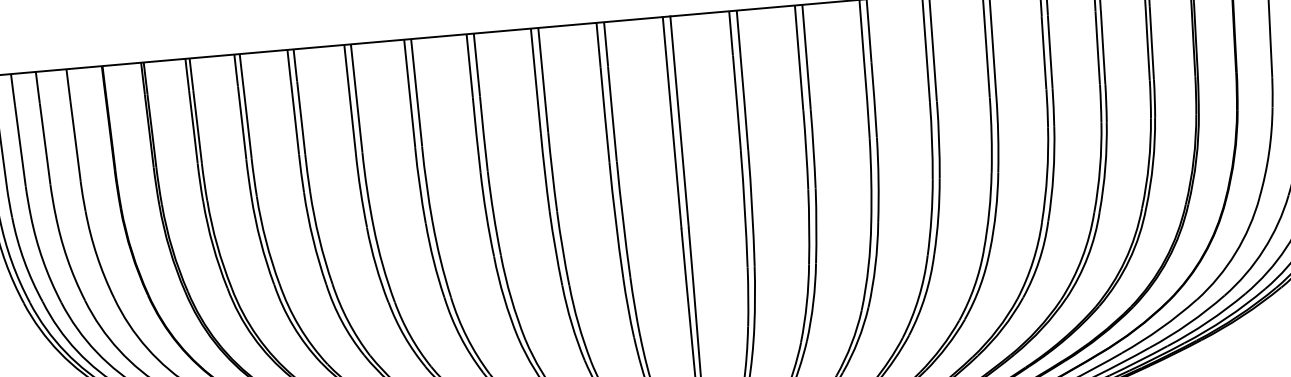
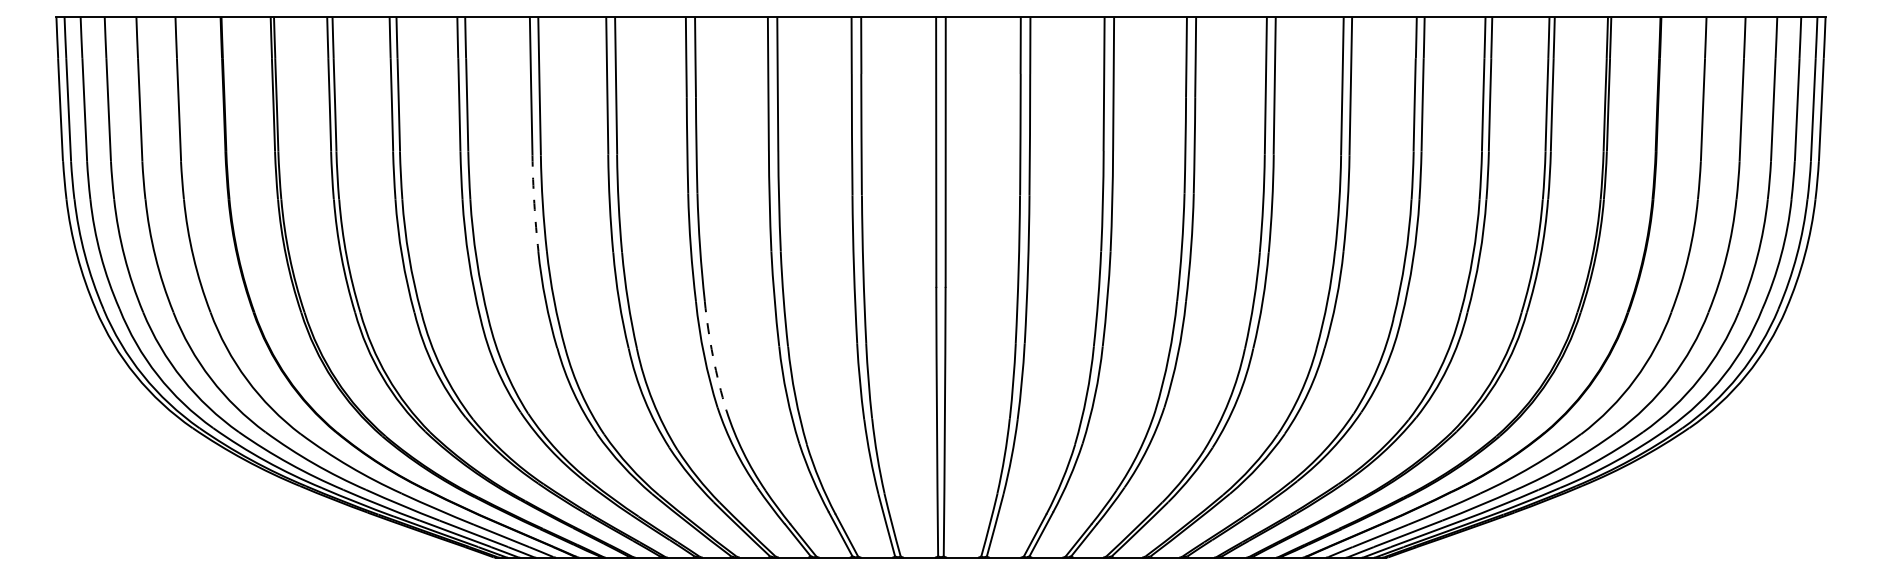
arc: (360, 190) -> (534, 203), solid -> dashed
arc: (511, 298) -> (713, 356), solid -> dashed

